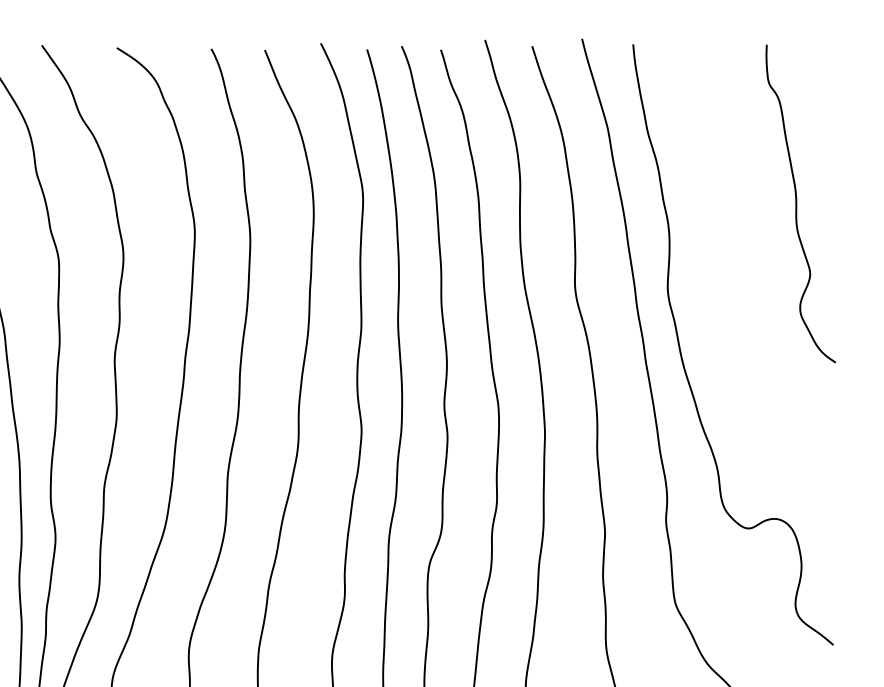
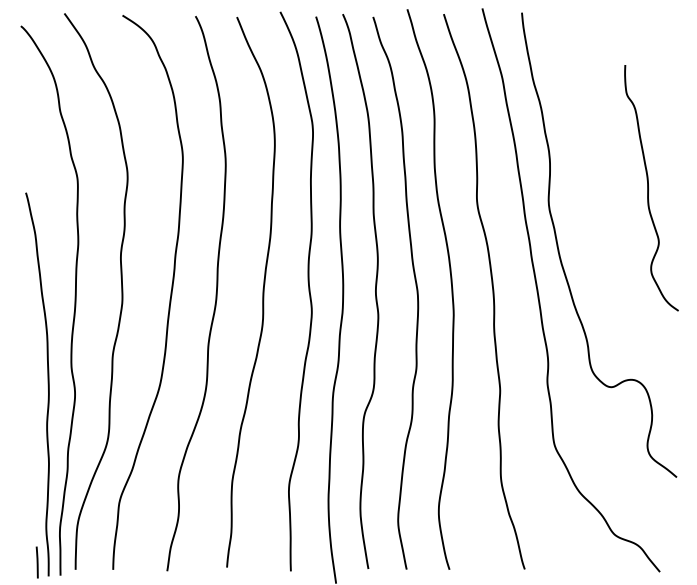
curve: (796, 204) -> (648, 188), moved

